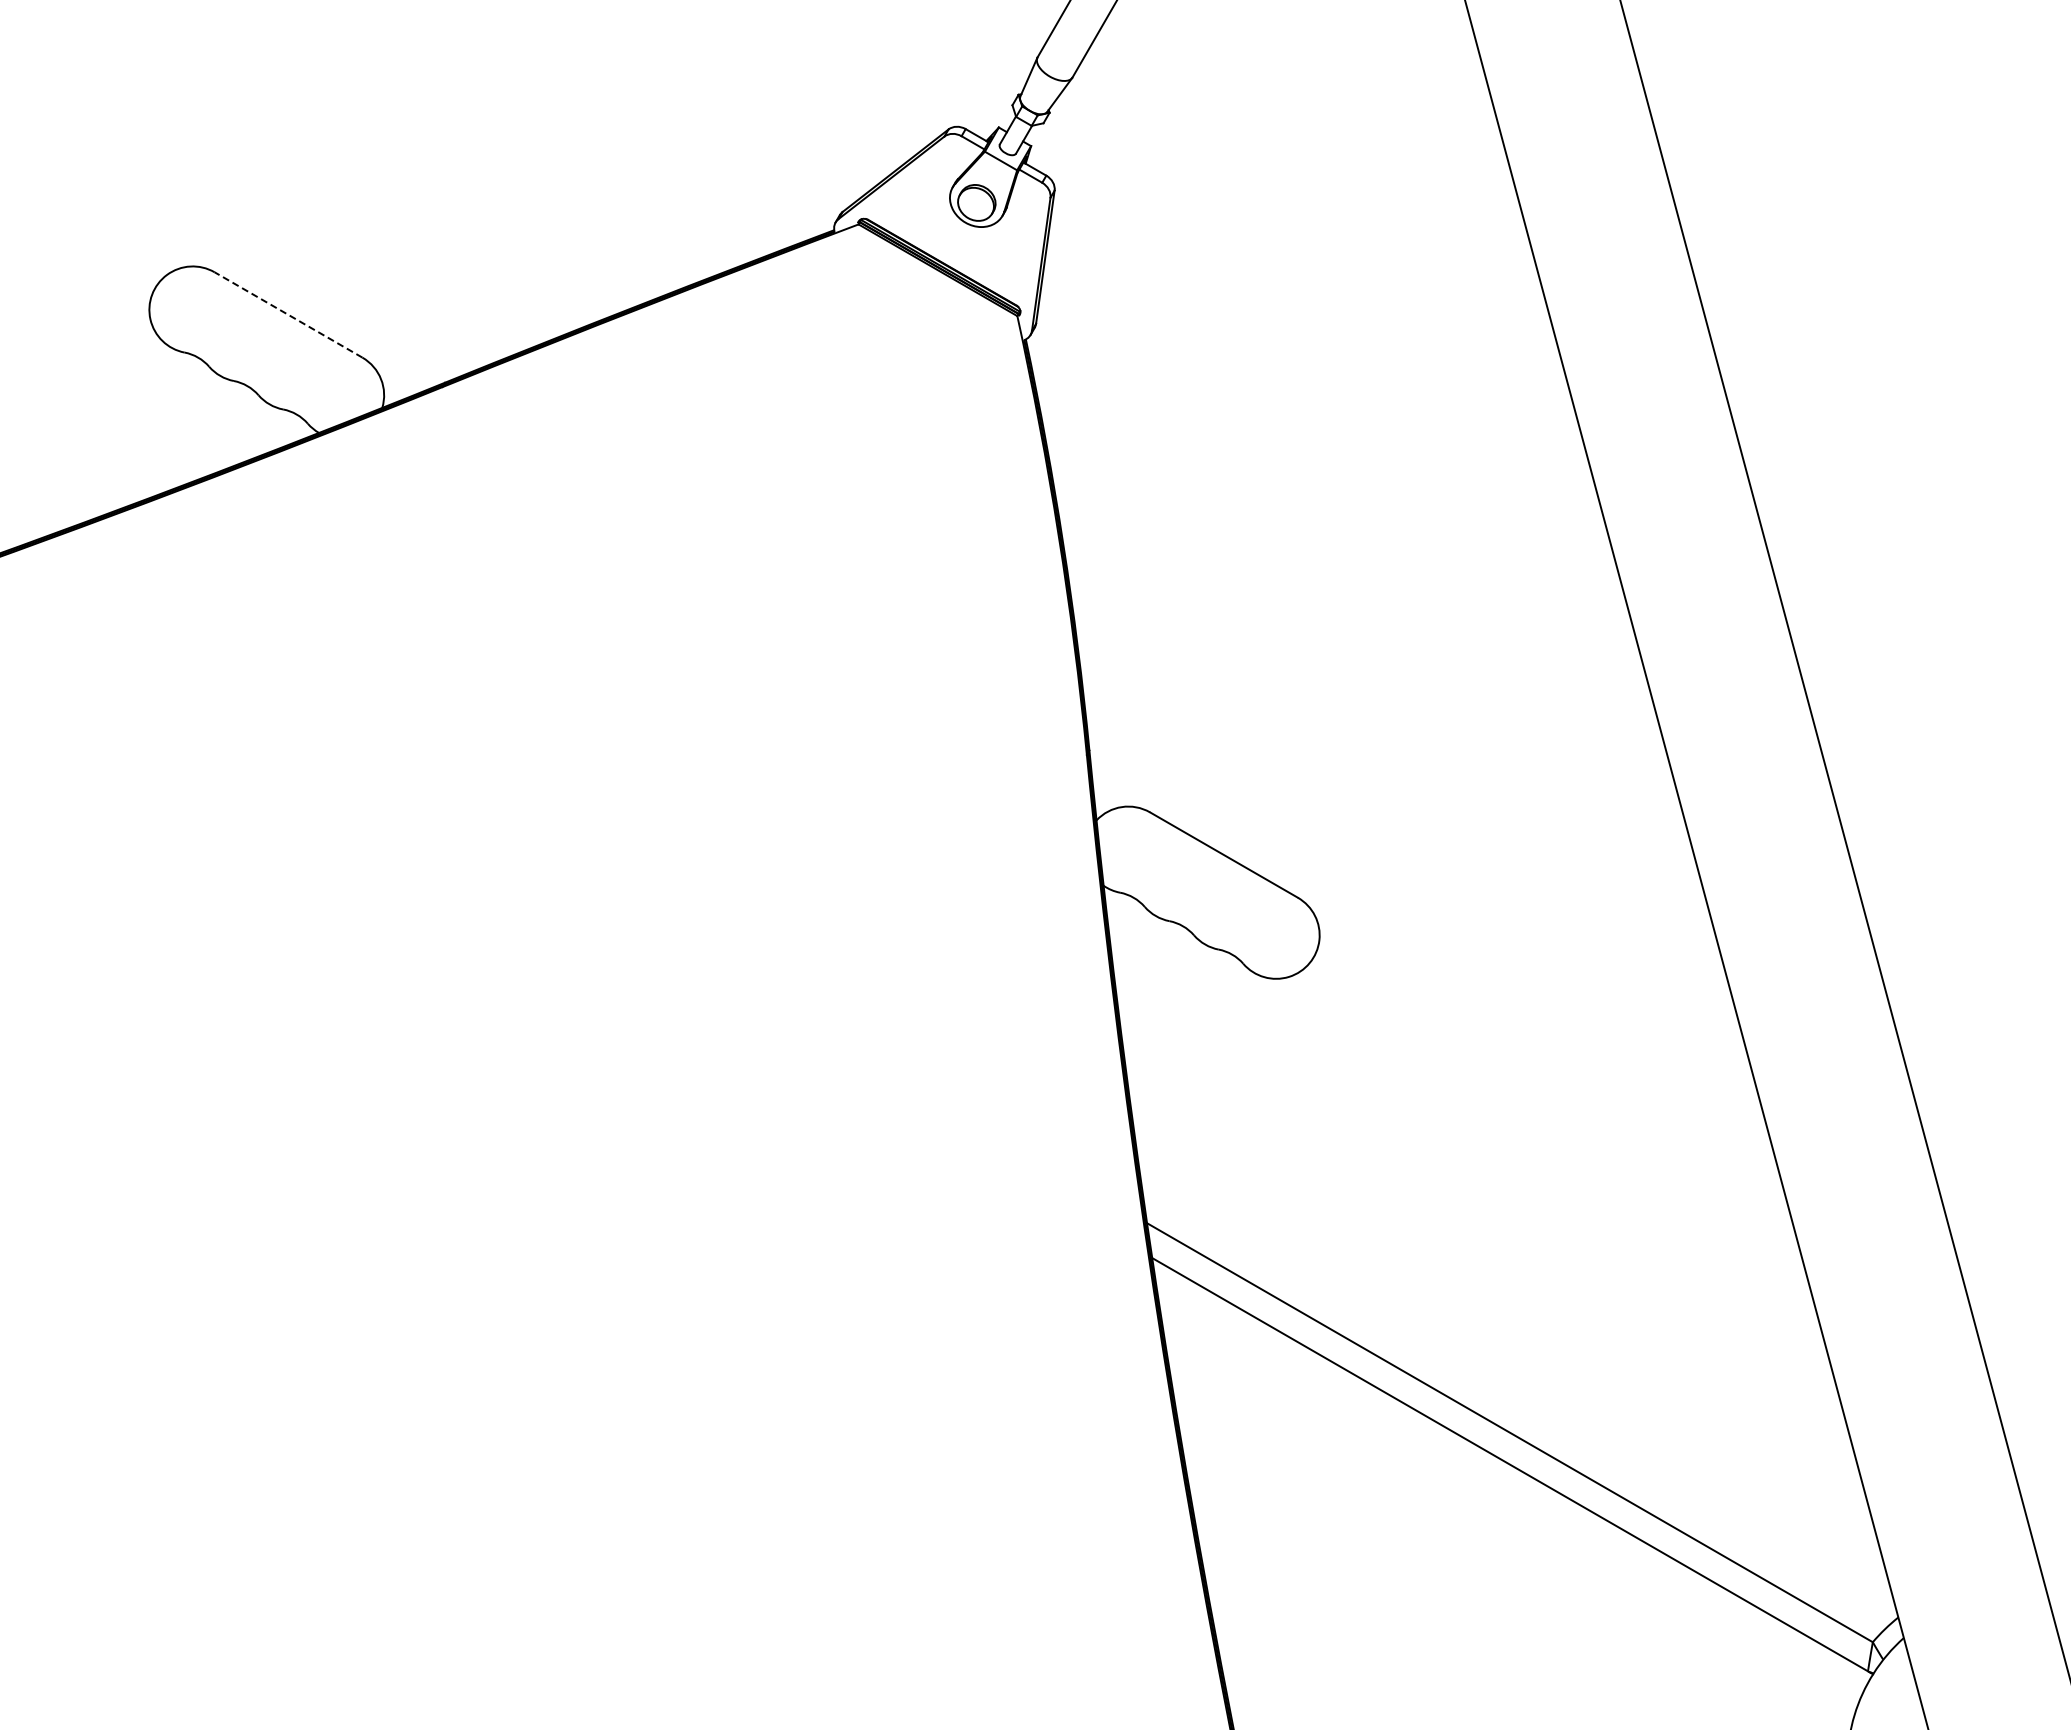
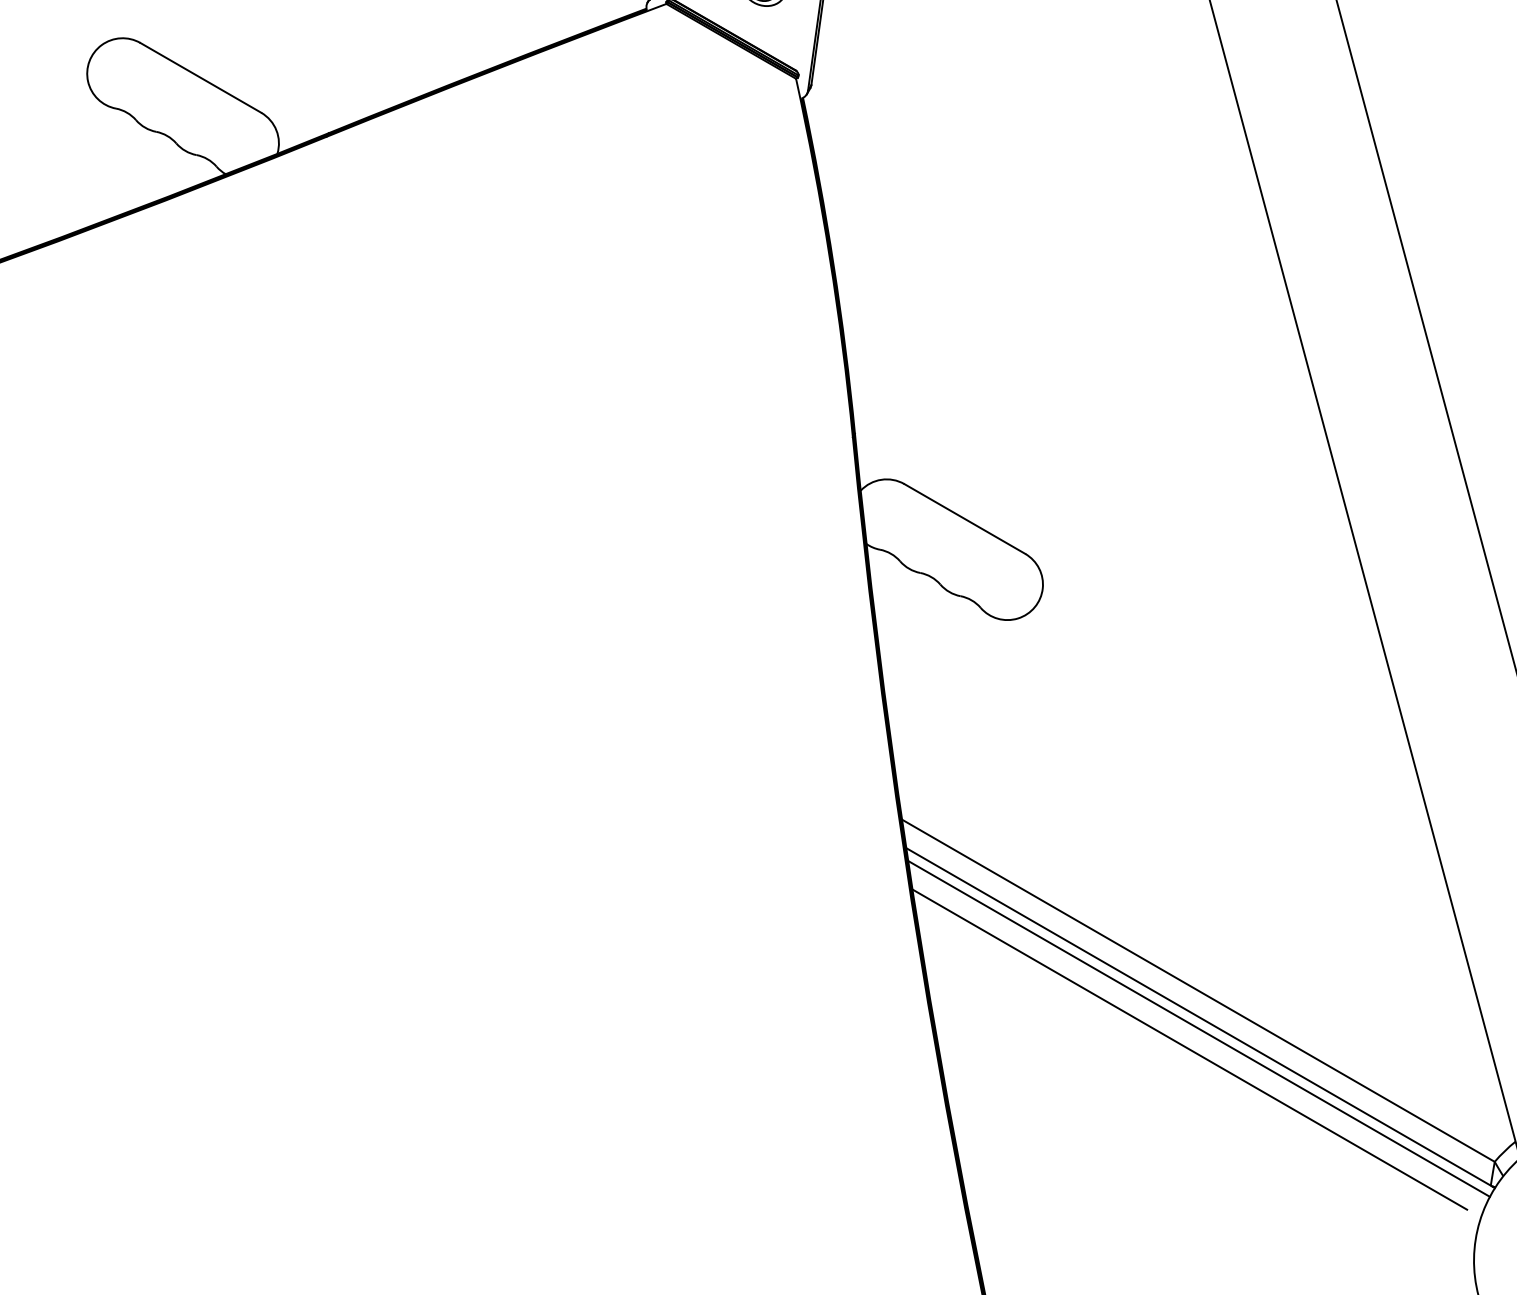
line: (288, 314) -> (200, 77), dashed -> solid
line: (1510, 1479) -> (1198, 1028), added
line: (1499, 1504) -> (1189, 1049), added

